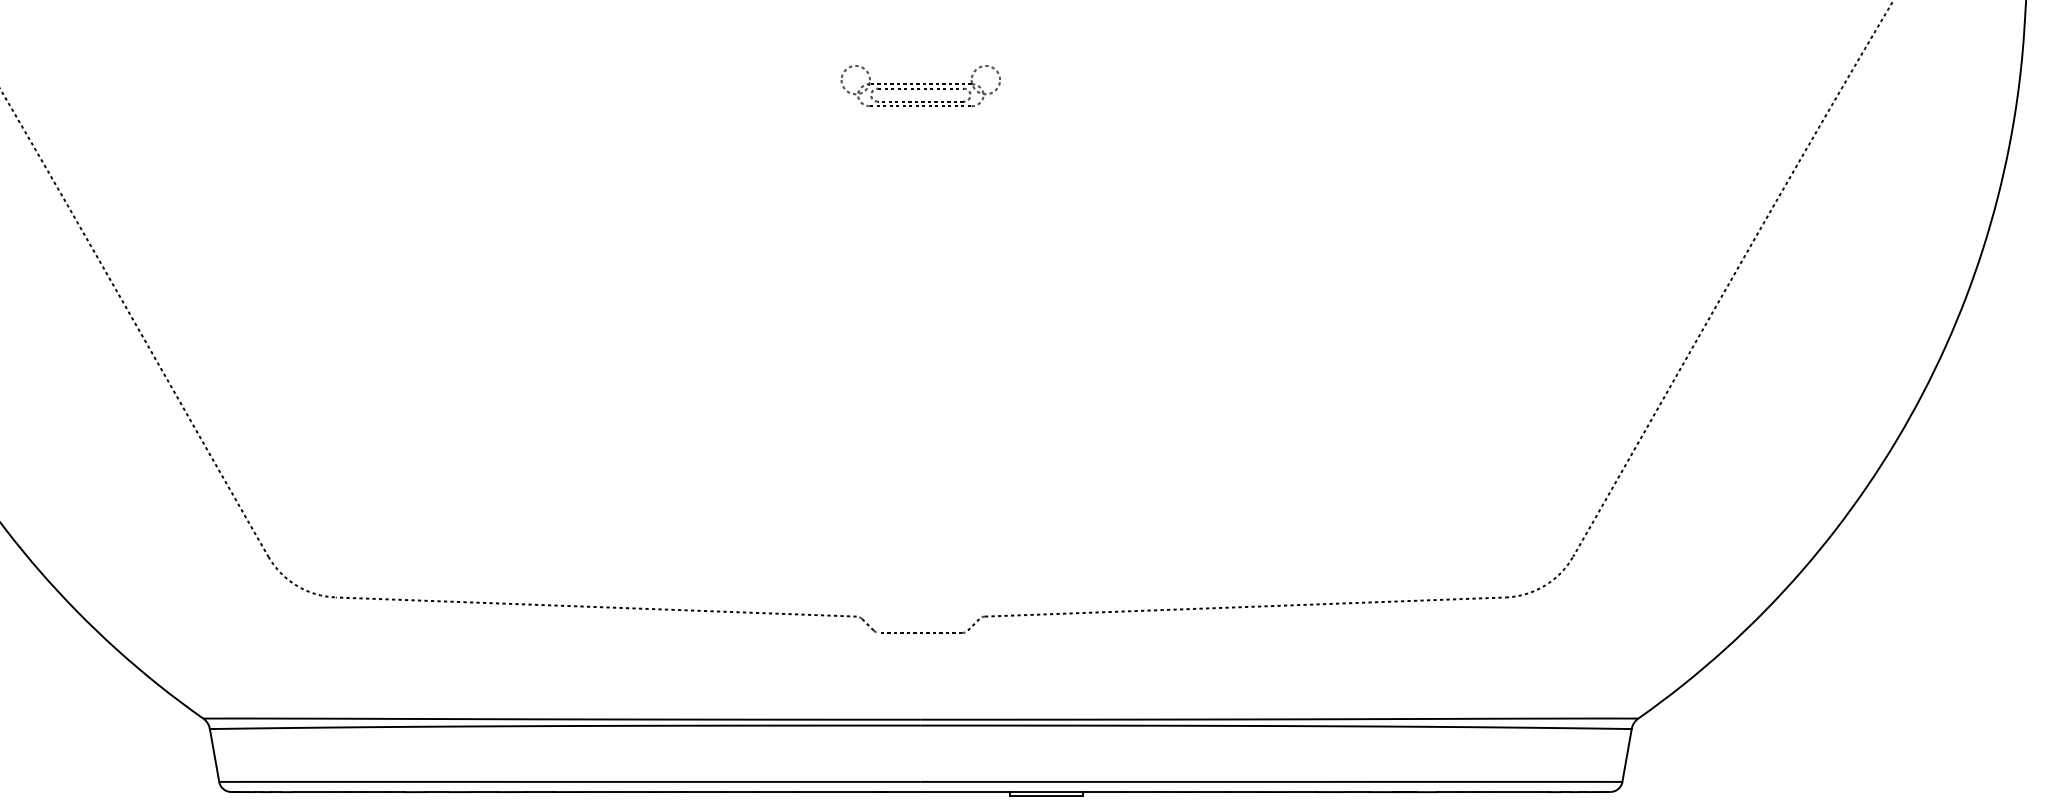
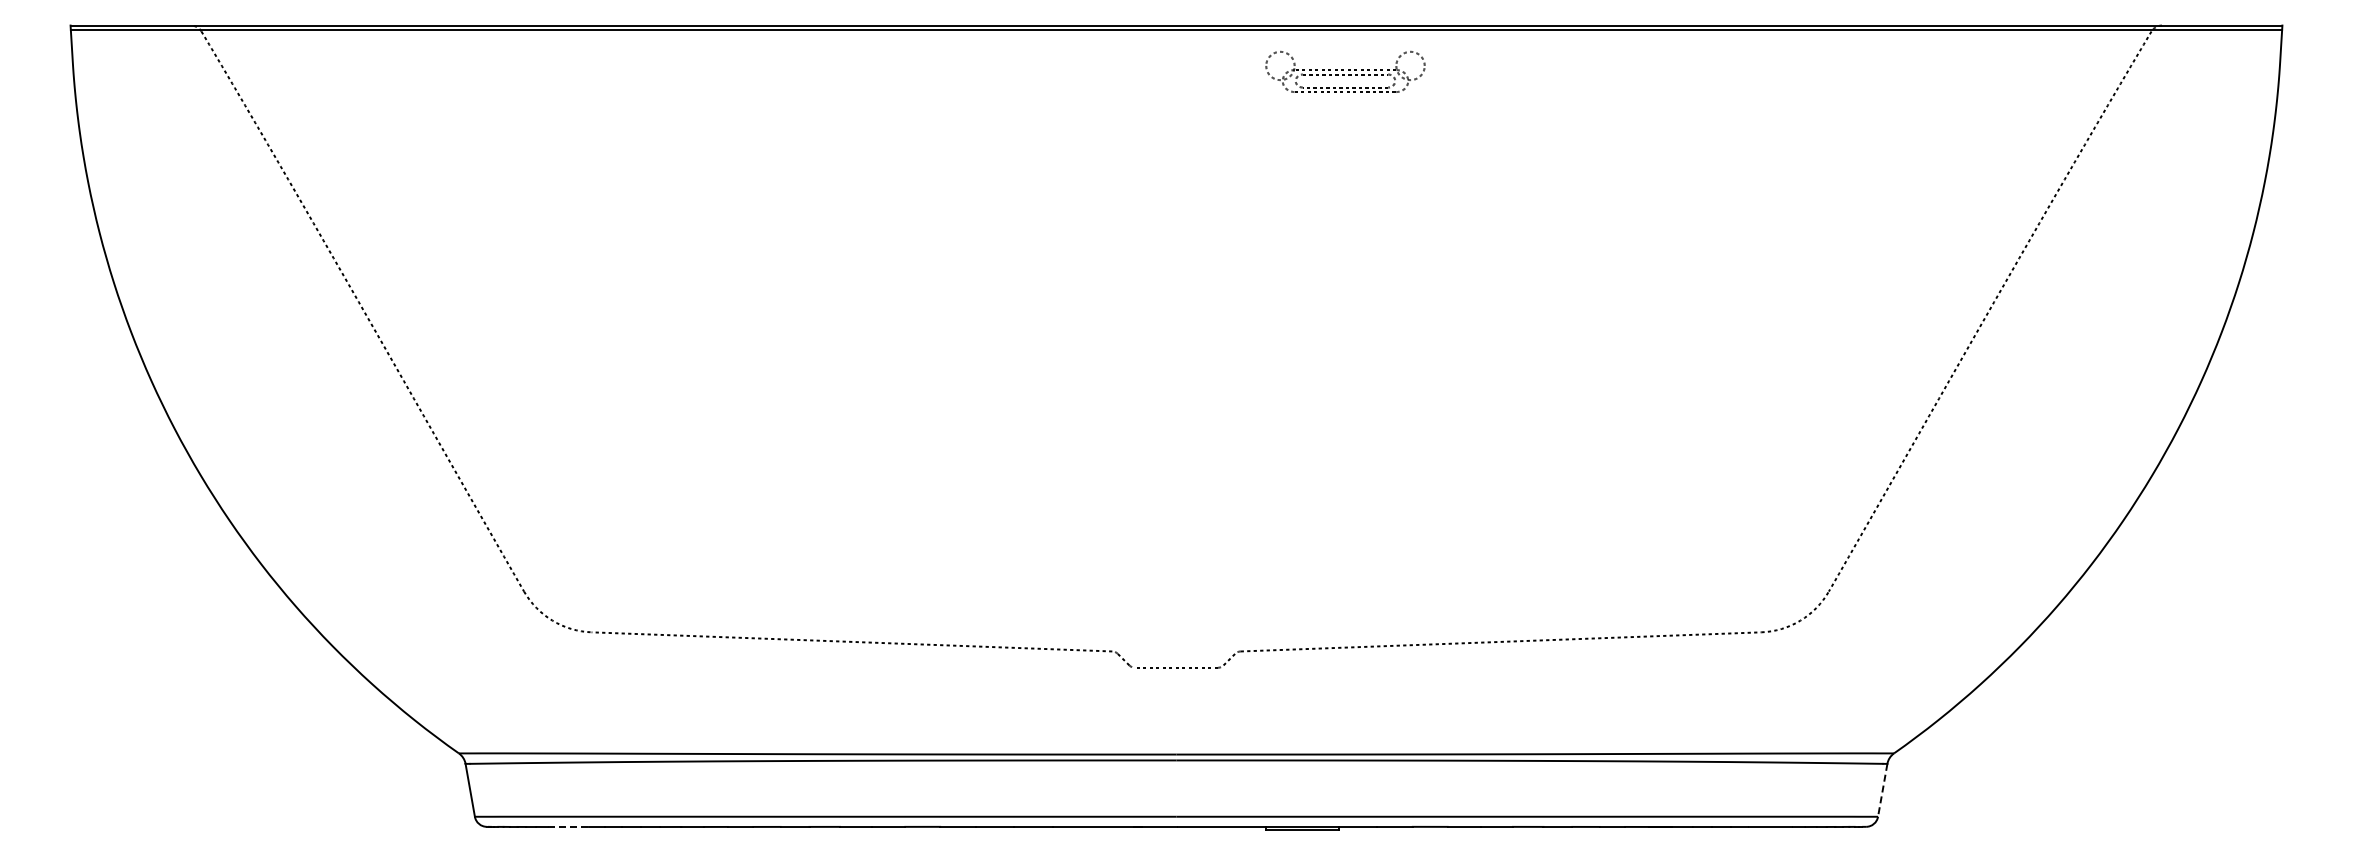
part: (920, 85) -> (1345, 71), moved
line: (1626, 755) -> (1882, 790), solid -> dashed
line: (311, 792) -> (567, 827), solid -> dashed

